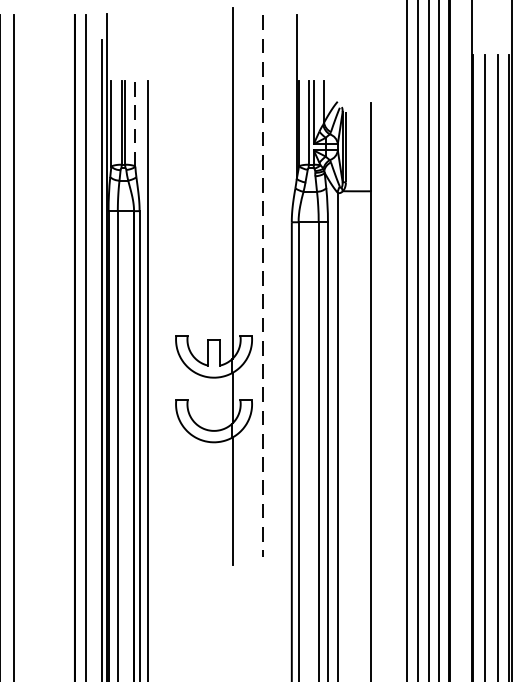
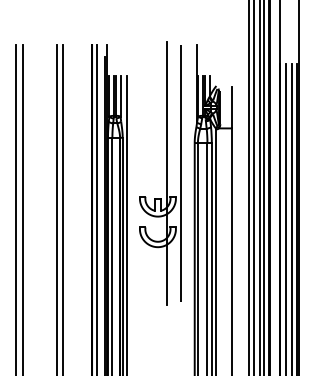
line: (134, 121) -> (120, 95), dashed -> solid
line: (263, 286) -> (181, 173), dashed -> solid

